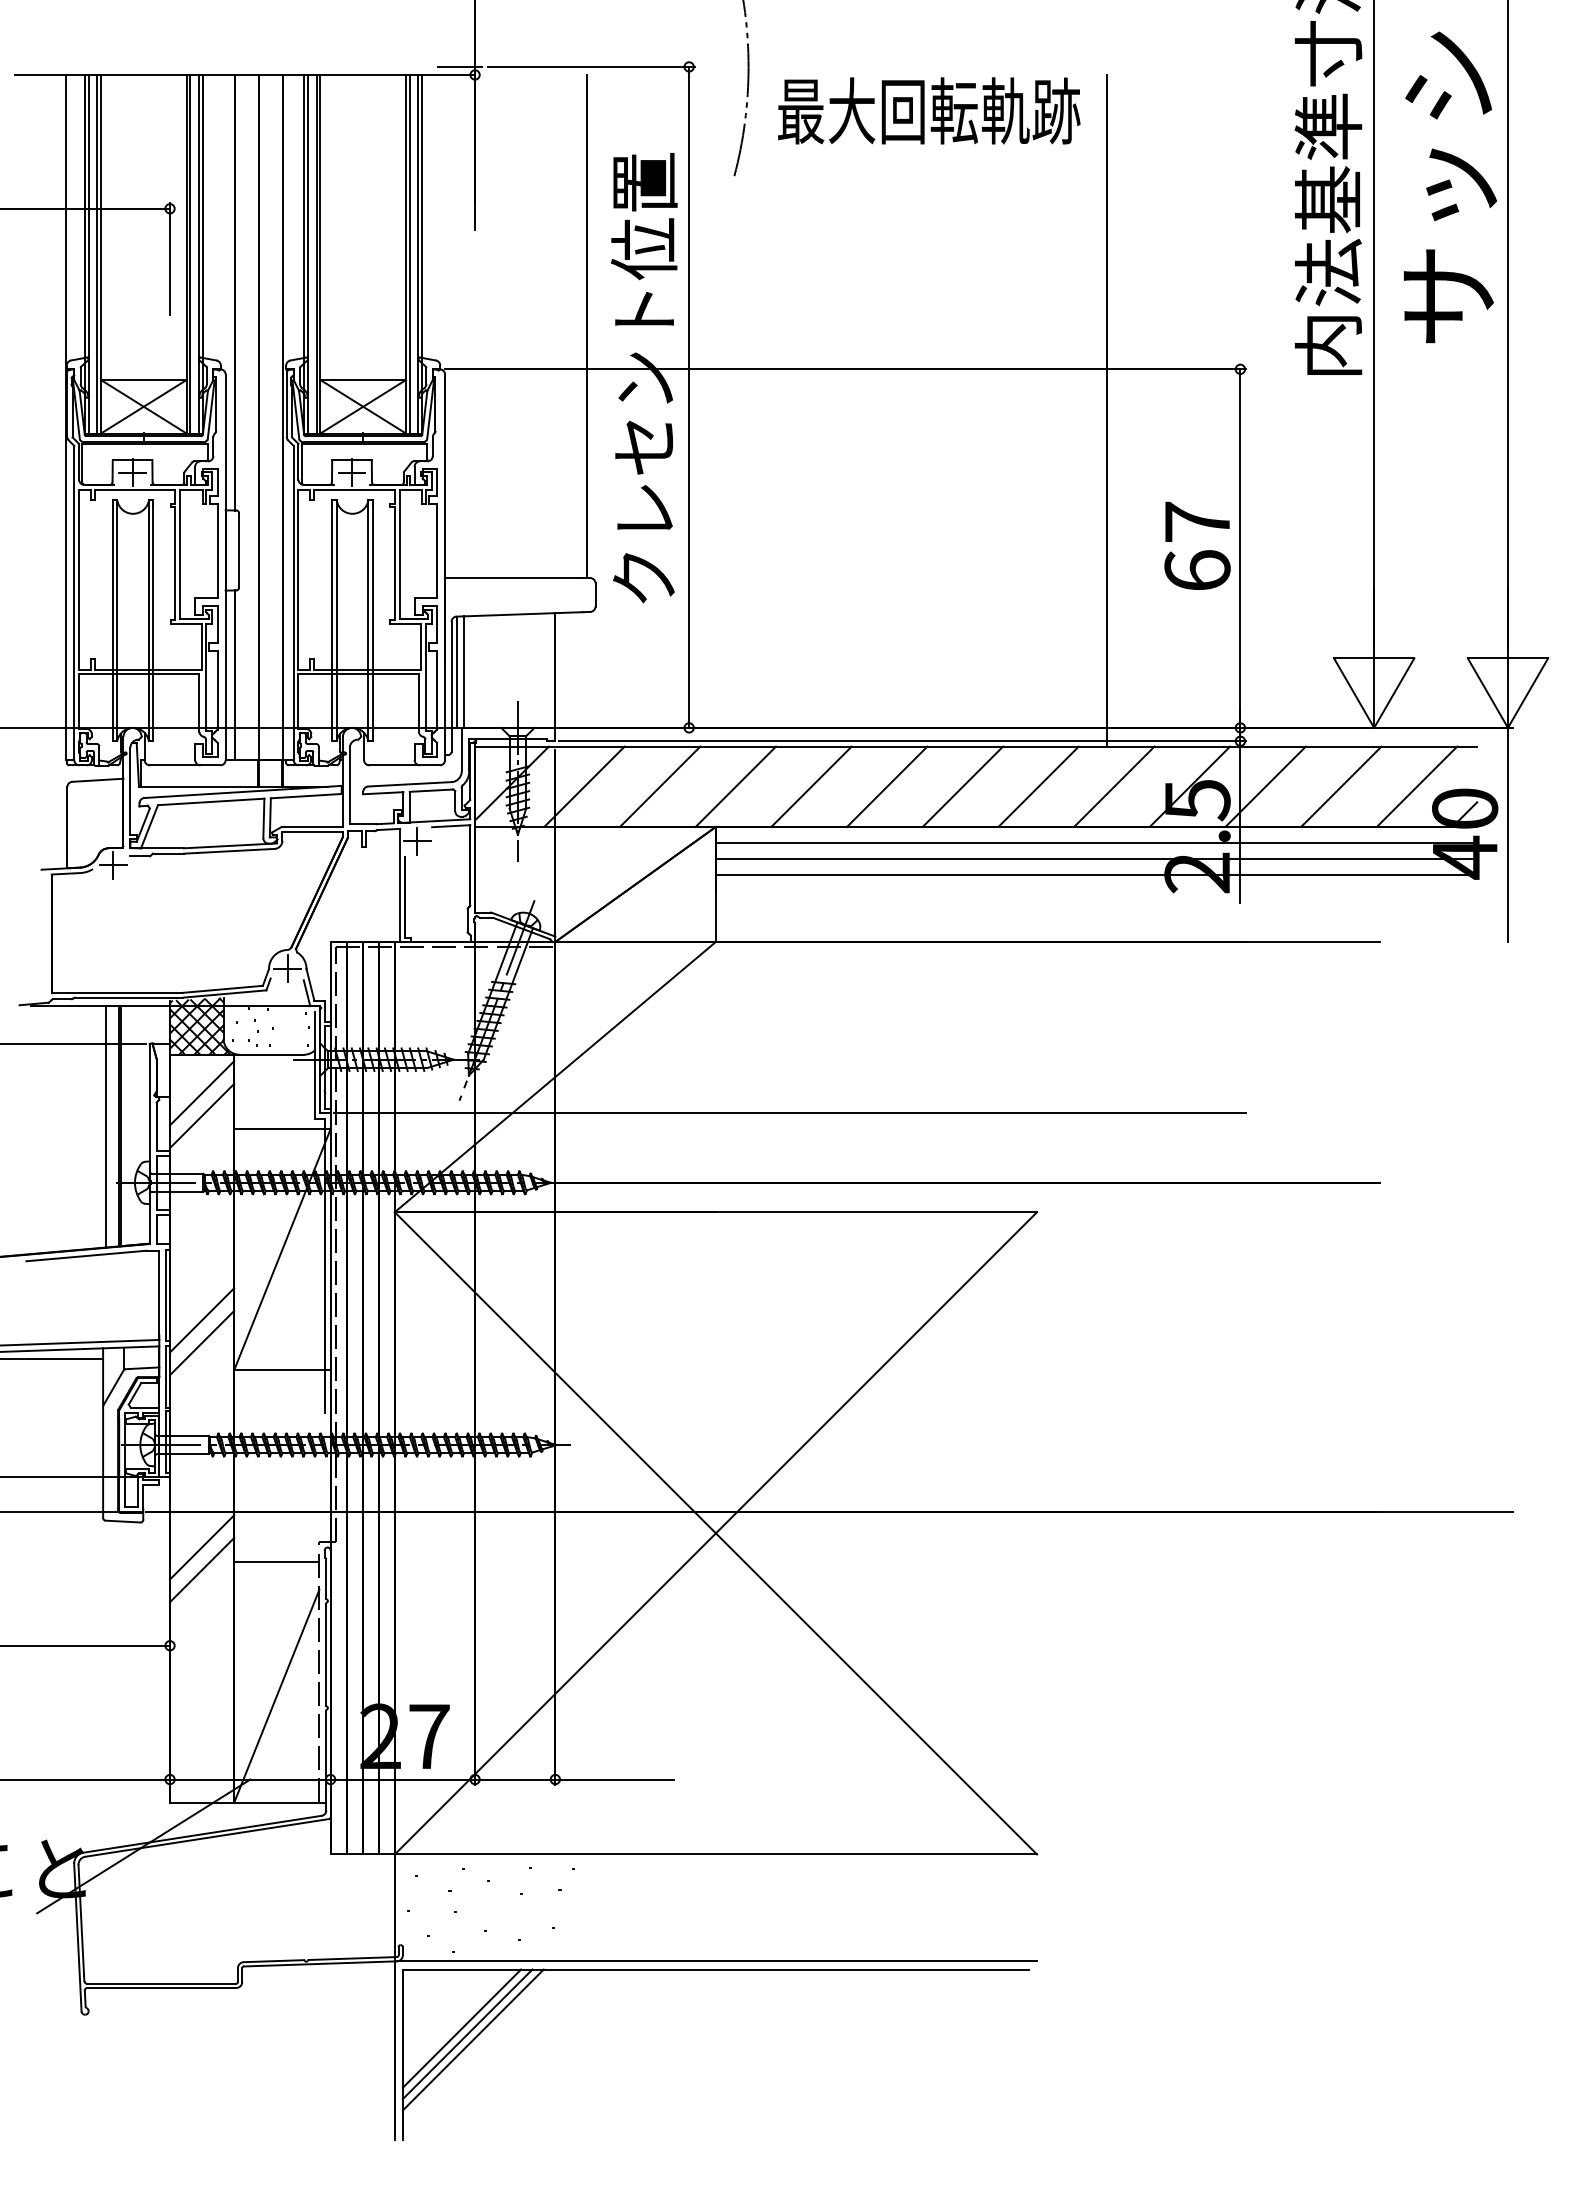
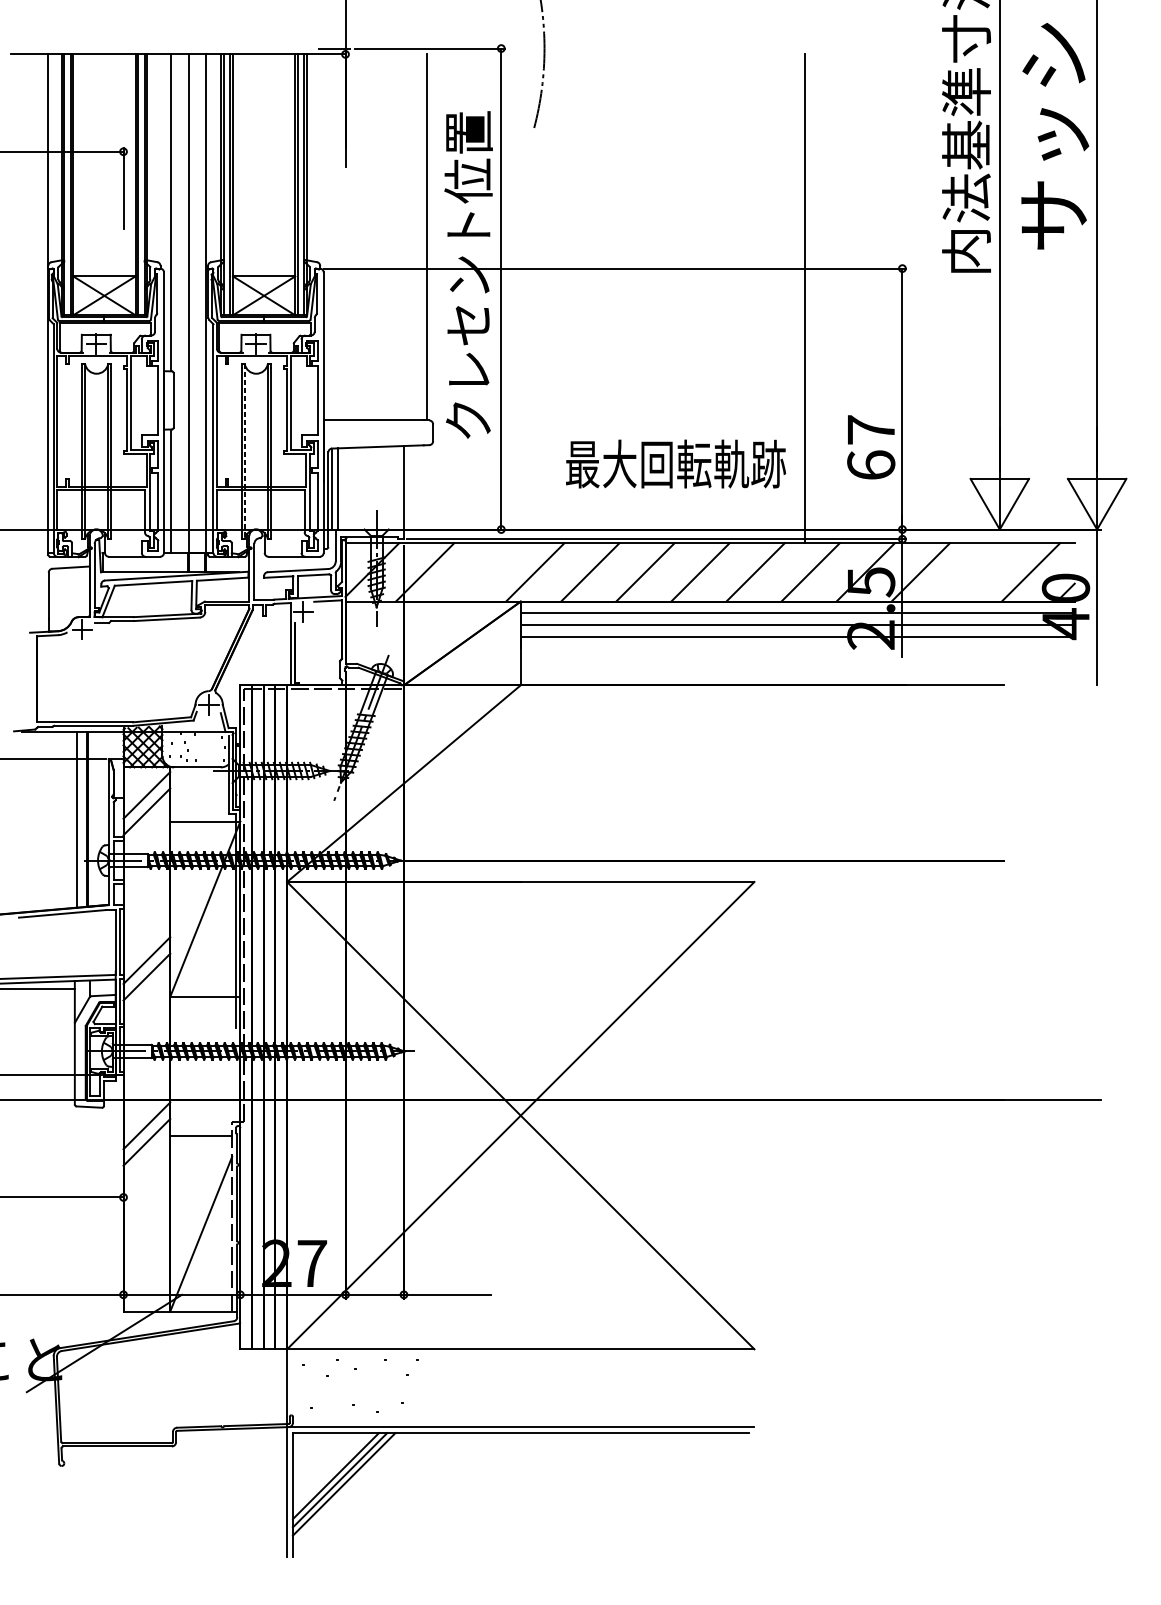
text: (929, 110) -> (676, 463), moved
text: (1197, 545) -> (871, 447), moved
line: (336, 621) -> (244, 452), solid -> dashed
line: (660, 786) -> (480, 572), removed
line: (1341, 786) -> (976, 572), removed
line: (789, 1113) -> (574, 810), removed

